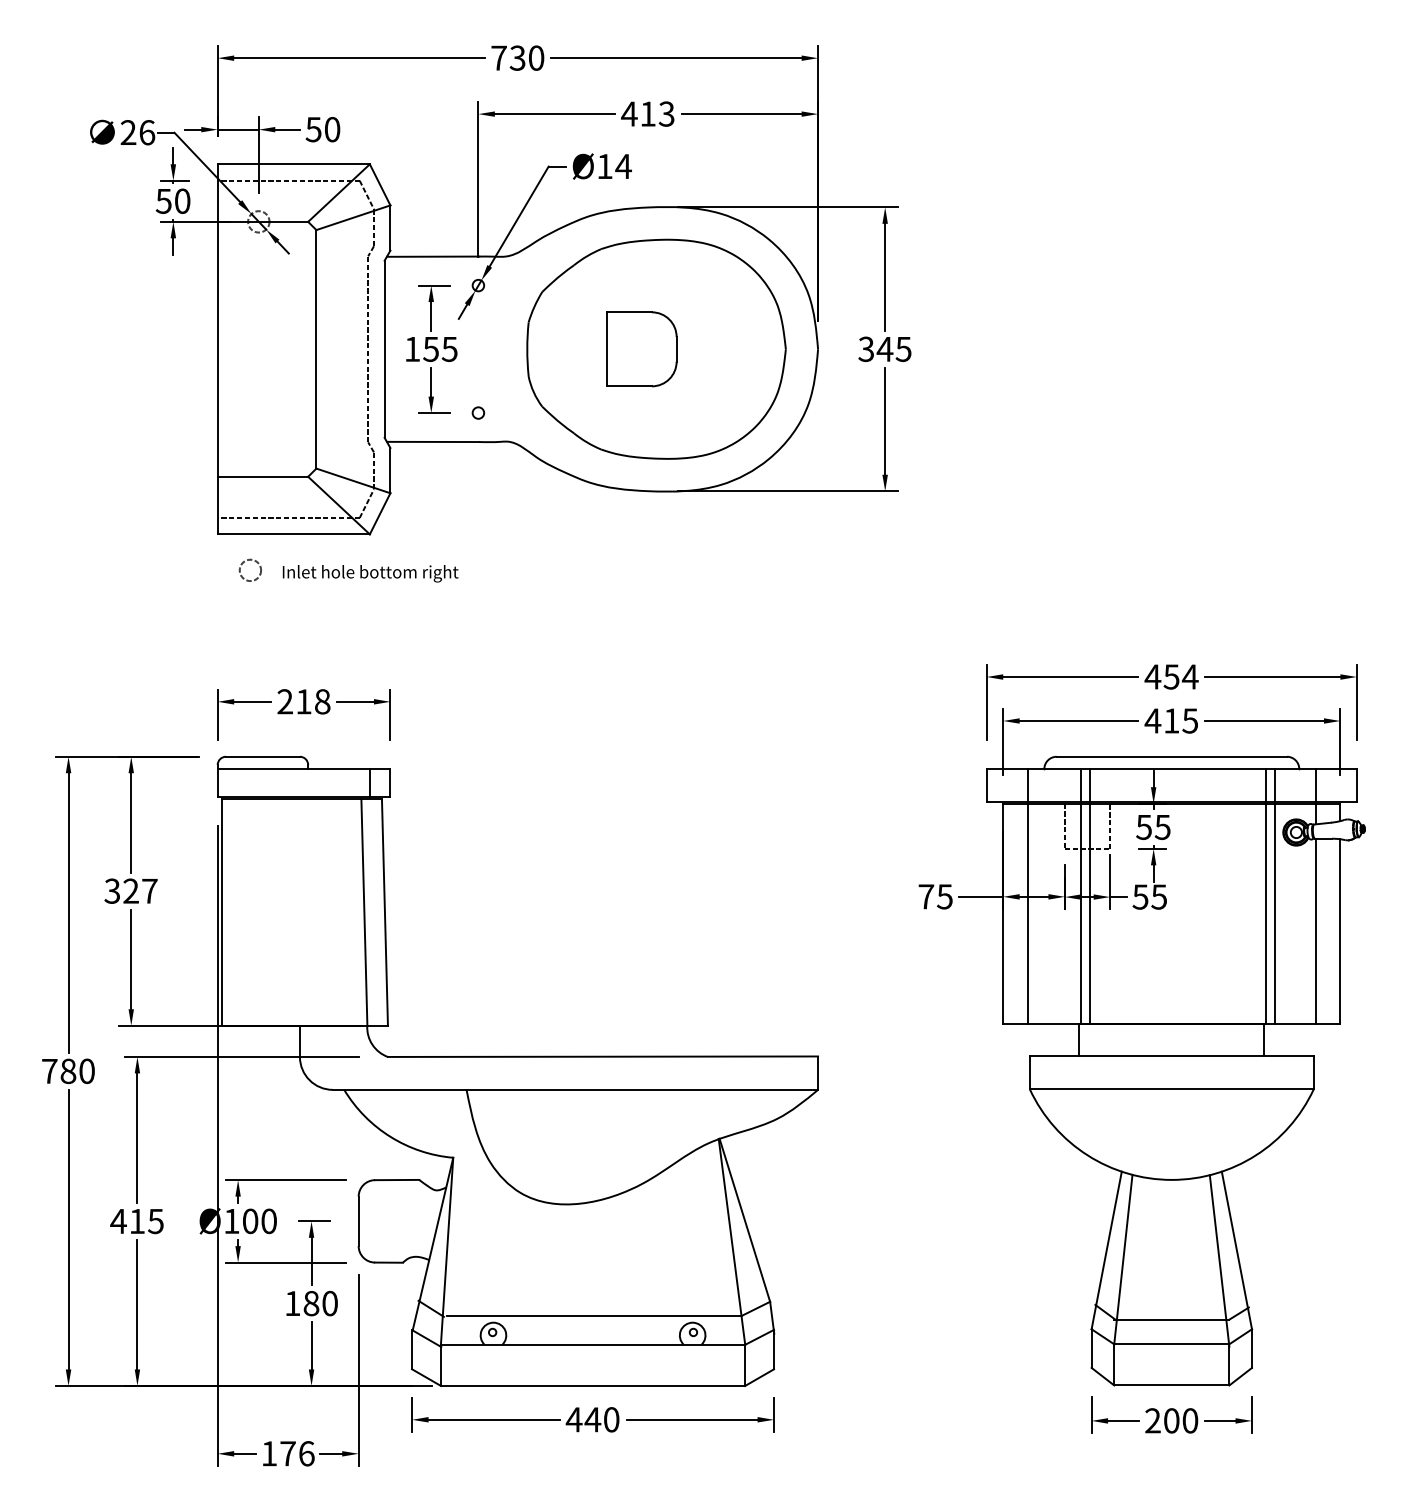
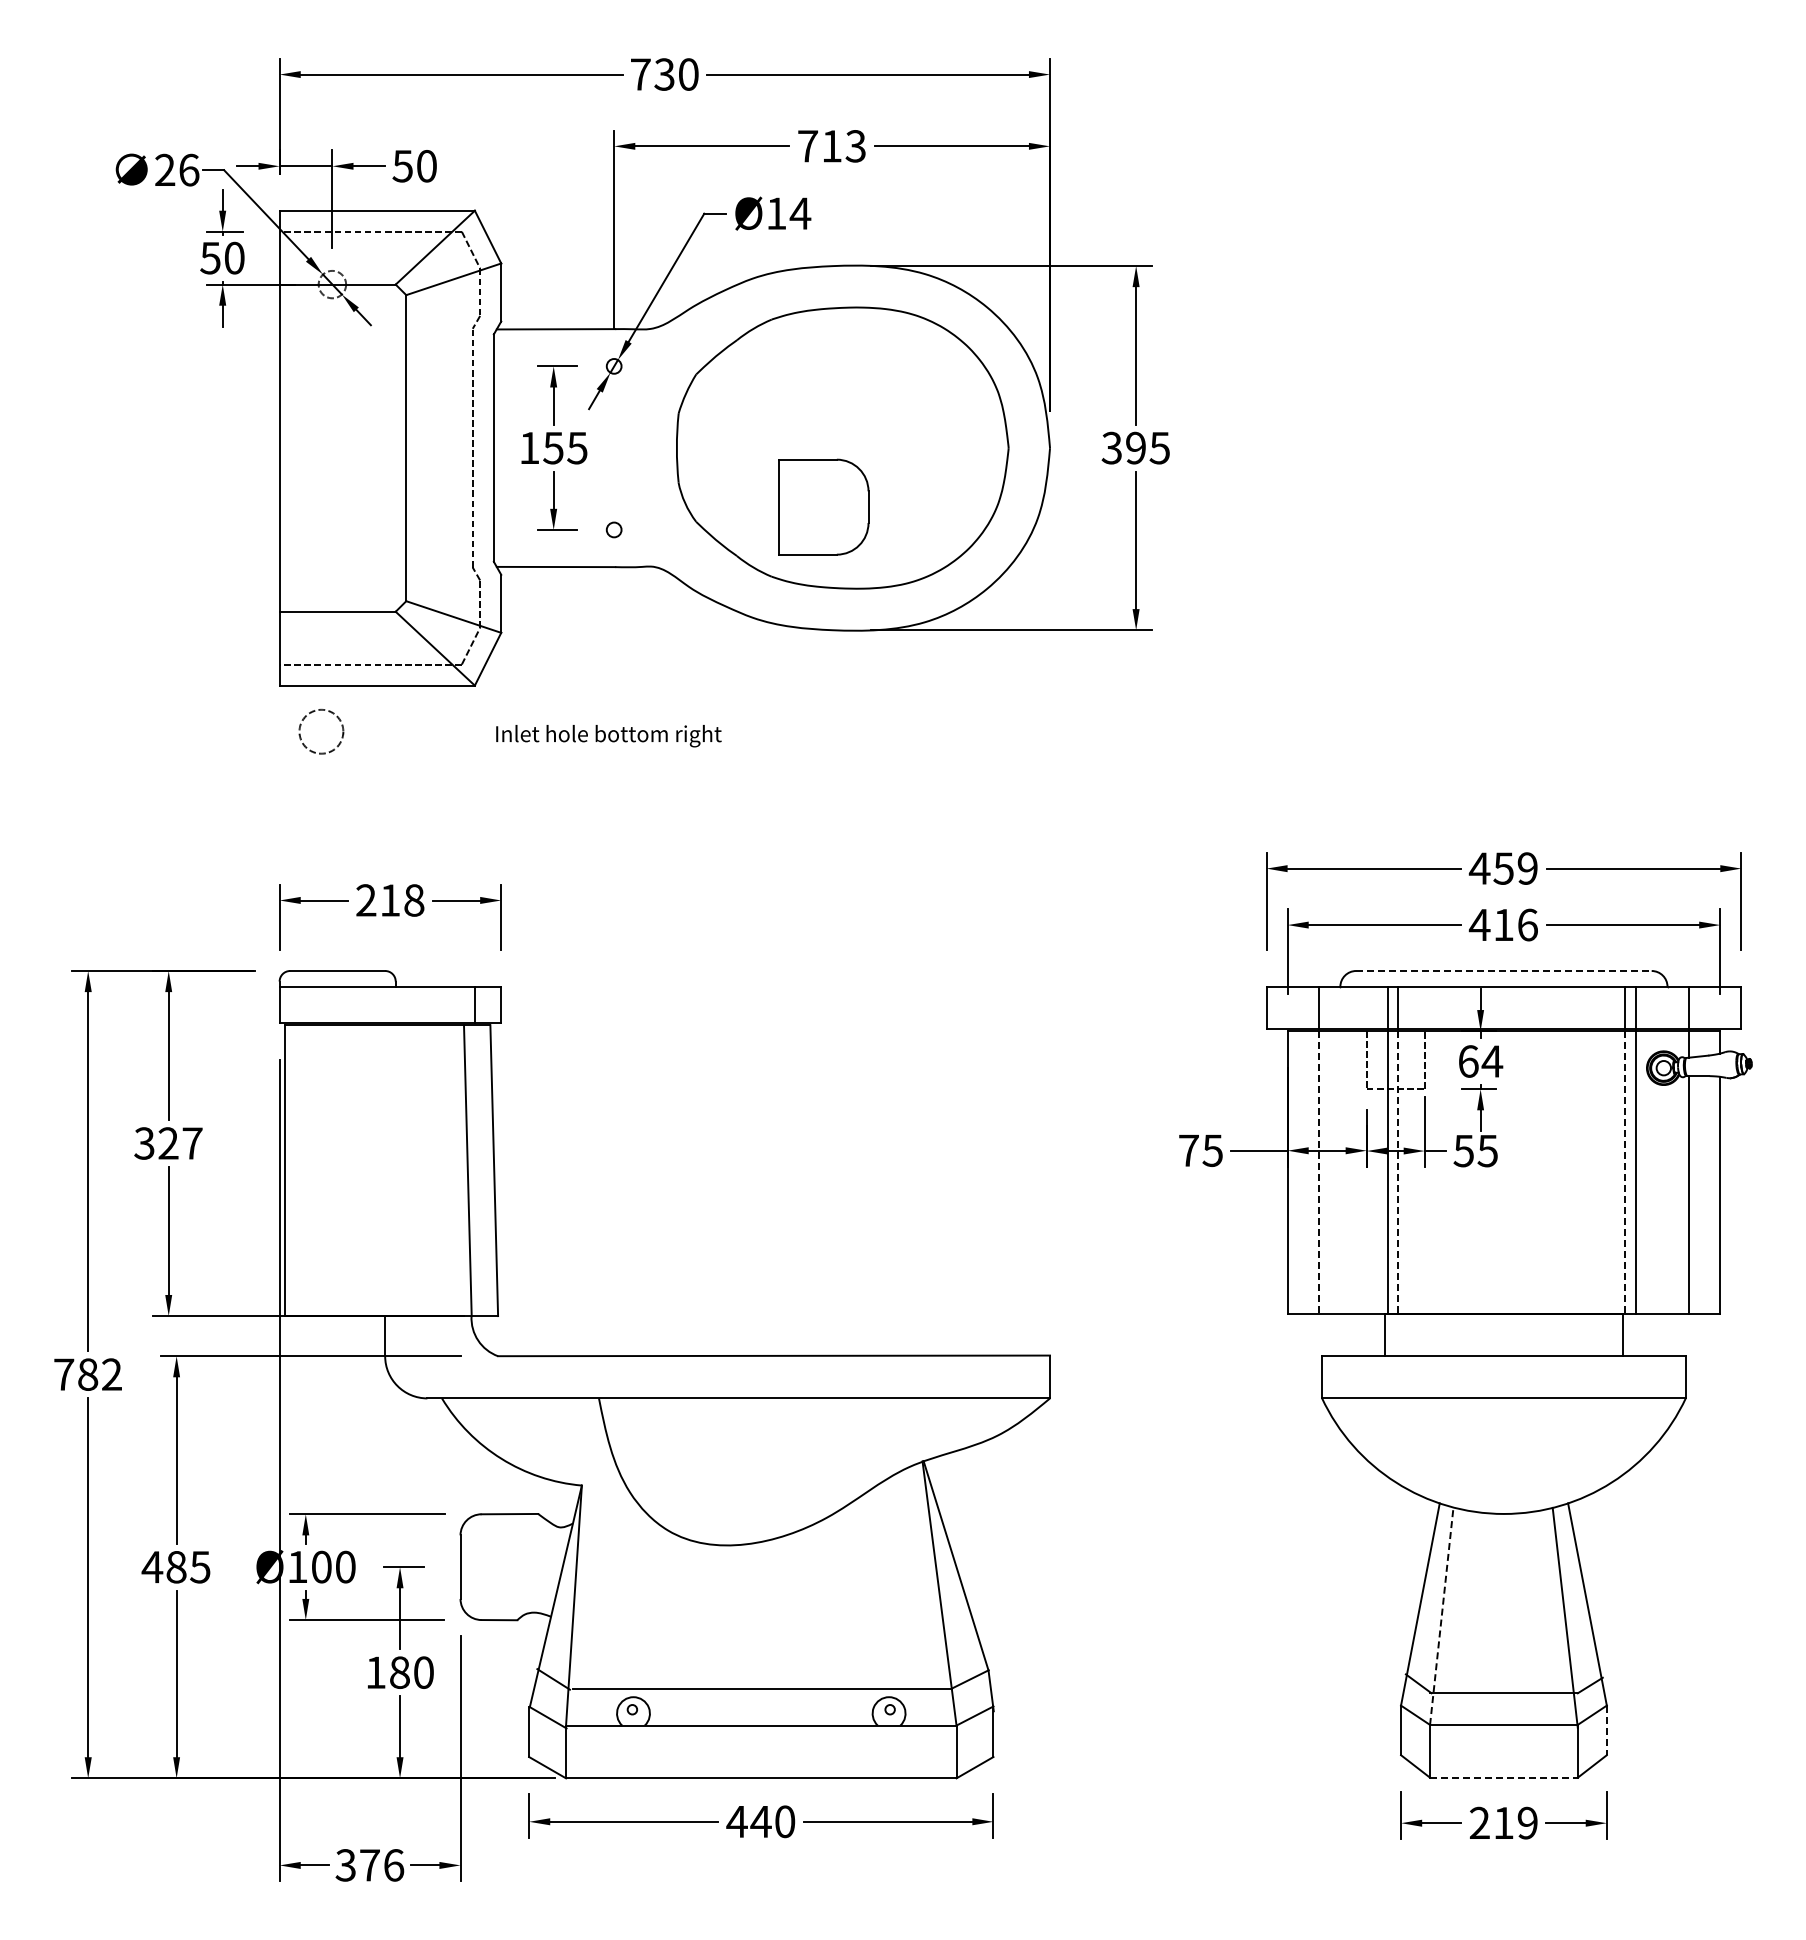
text: (629, 114) -> (807, 146), 413 -> 713
part: (641, 348) -> (823, 506), moved
text: (884, 348) -> (1135, 447), 345 -> 395
circle: (250, 570) -> (321, 731), size x1.6
text: (370, 574) -> (608, 736), moved
text: (1190, 676) -> (1527, 868), 454 -> 459
text: (1190, 720) -> (1527, 924), 415 -> 416
line: (1171, 757) -> (1503, 971), solid -> dashed
text: (1153, 827) -> (1480, 1061), 55 -> 64
line: (1028, 914) -> (1319, 1173), solid -> dashed
line: (1089, 914) -> (1398, 1173), solid -> dashed
line: (1266, 914) -> (1625, 1173), solid -> dashed
text: (86, 1071) -> (111, 1374), 780 -> 782
text: (137, 1221) -> (176, 1567), 415 -> 485
line: (1123, 1259) -> (1441, 1615), solid -> dashed
line: (1251, 1348) -> (1606, 1730), solid -> dashed
line: (1171, 1385) -> (1503, 1777), solid -> dashed
text: (1180, 1420) -> (1515, 1822), 200 -> 219
text: (269, 1453) -> (345, 1865), 176 -> 376

